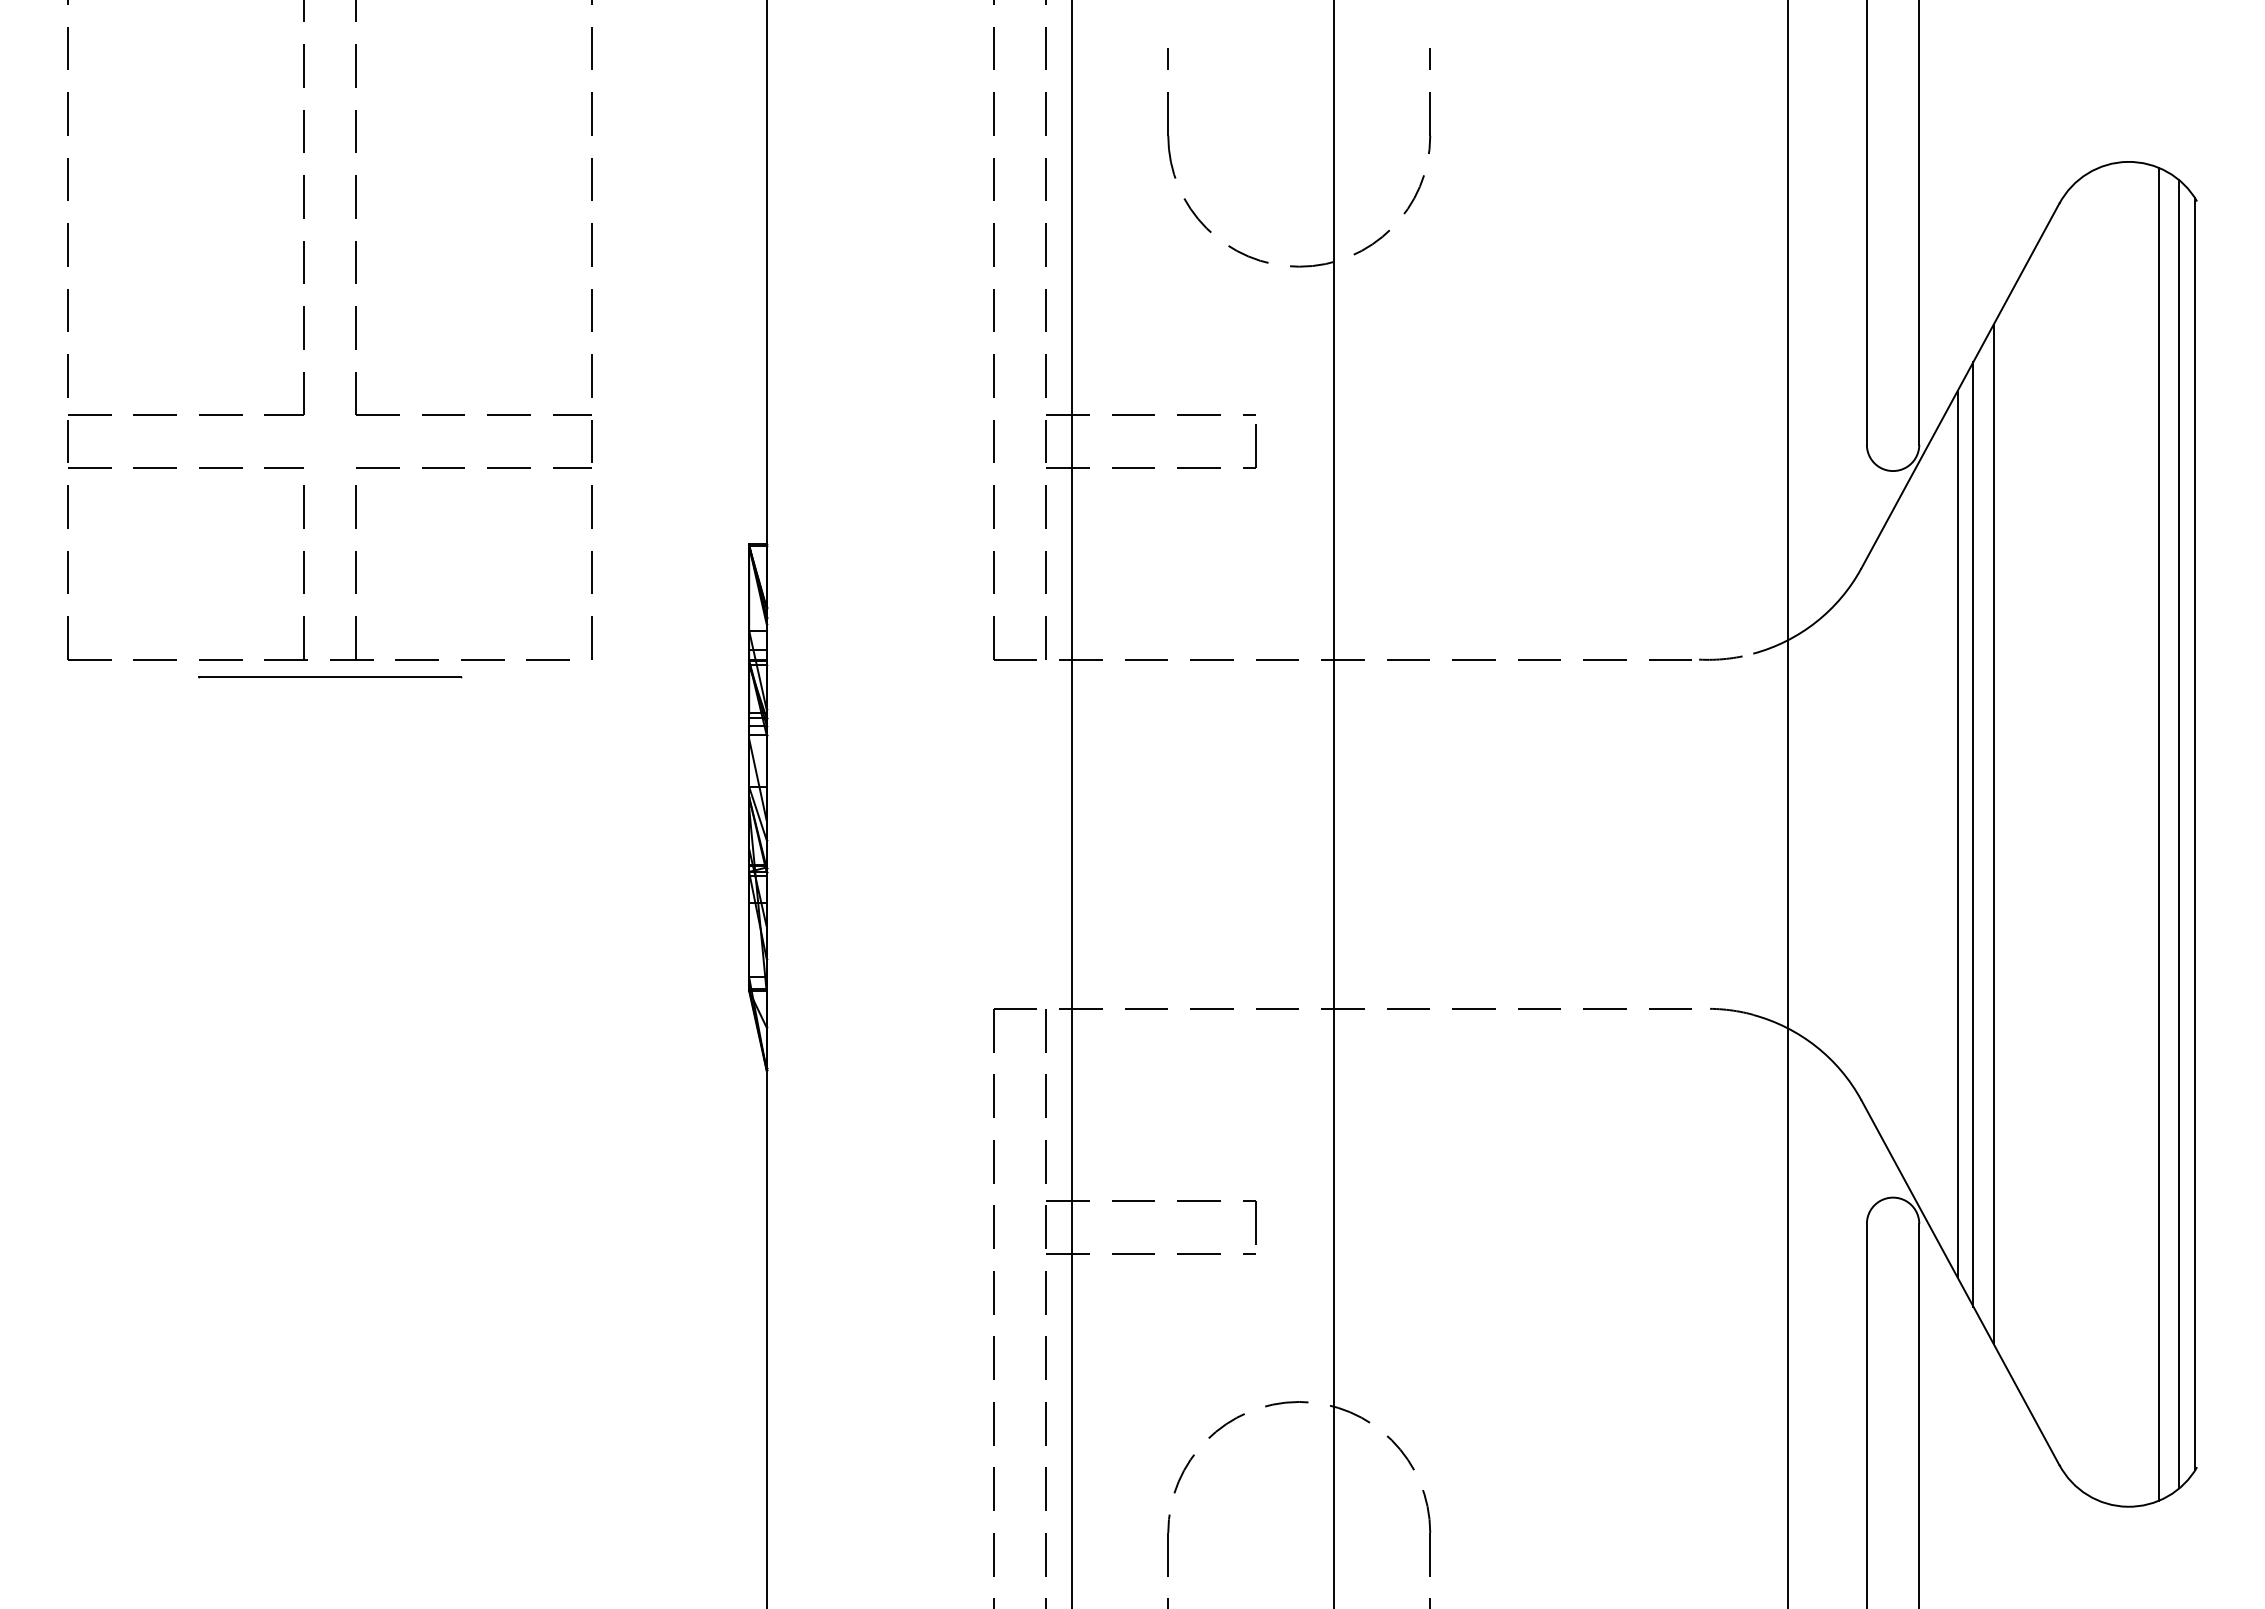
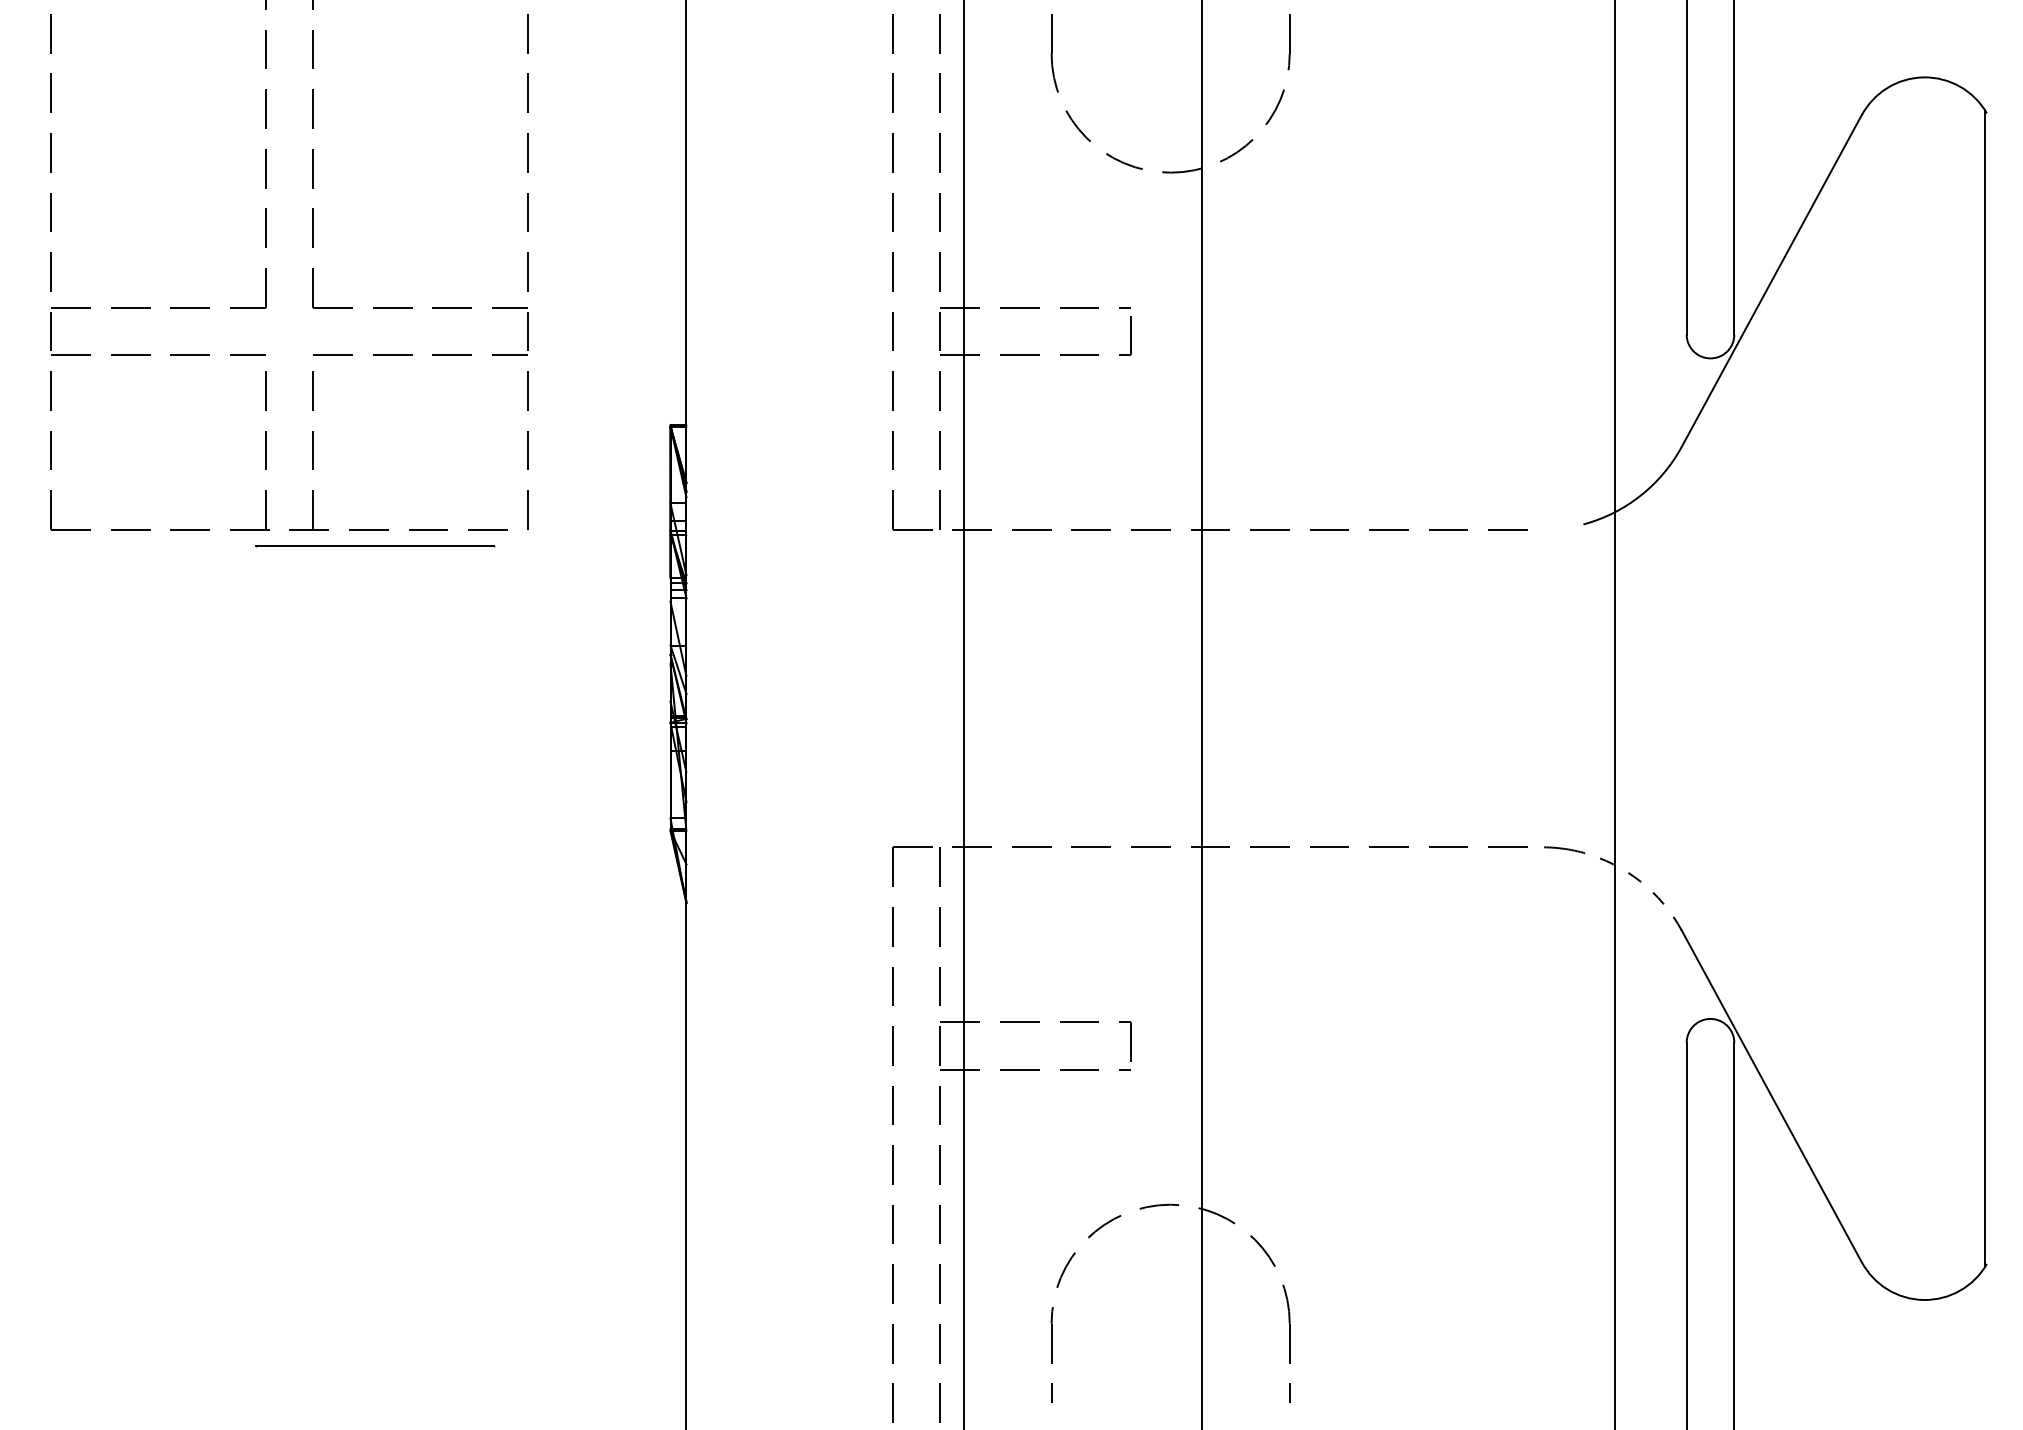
arc: (1720, 658) -> (1553, 528), removed
line: (330, 677) -> (375, 546), moved
line: (2158, 833) -> (1951, 687), removed
line: (1957, 834) -> (1769, 688), removed
line: (1973, 834) -> (1783, 688), removed
line: (1993, 834) -> (1801, 688), removed
line: (2179, 834) -> (1970, 688), removed
arc: (1816, 1046) -> (1640, 881), solid -> dashed

